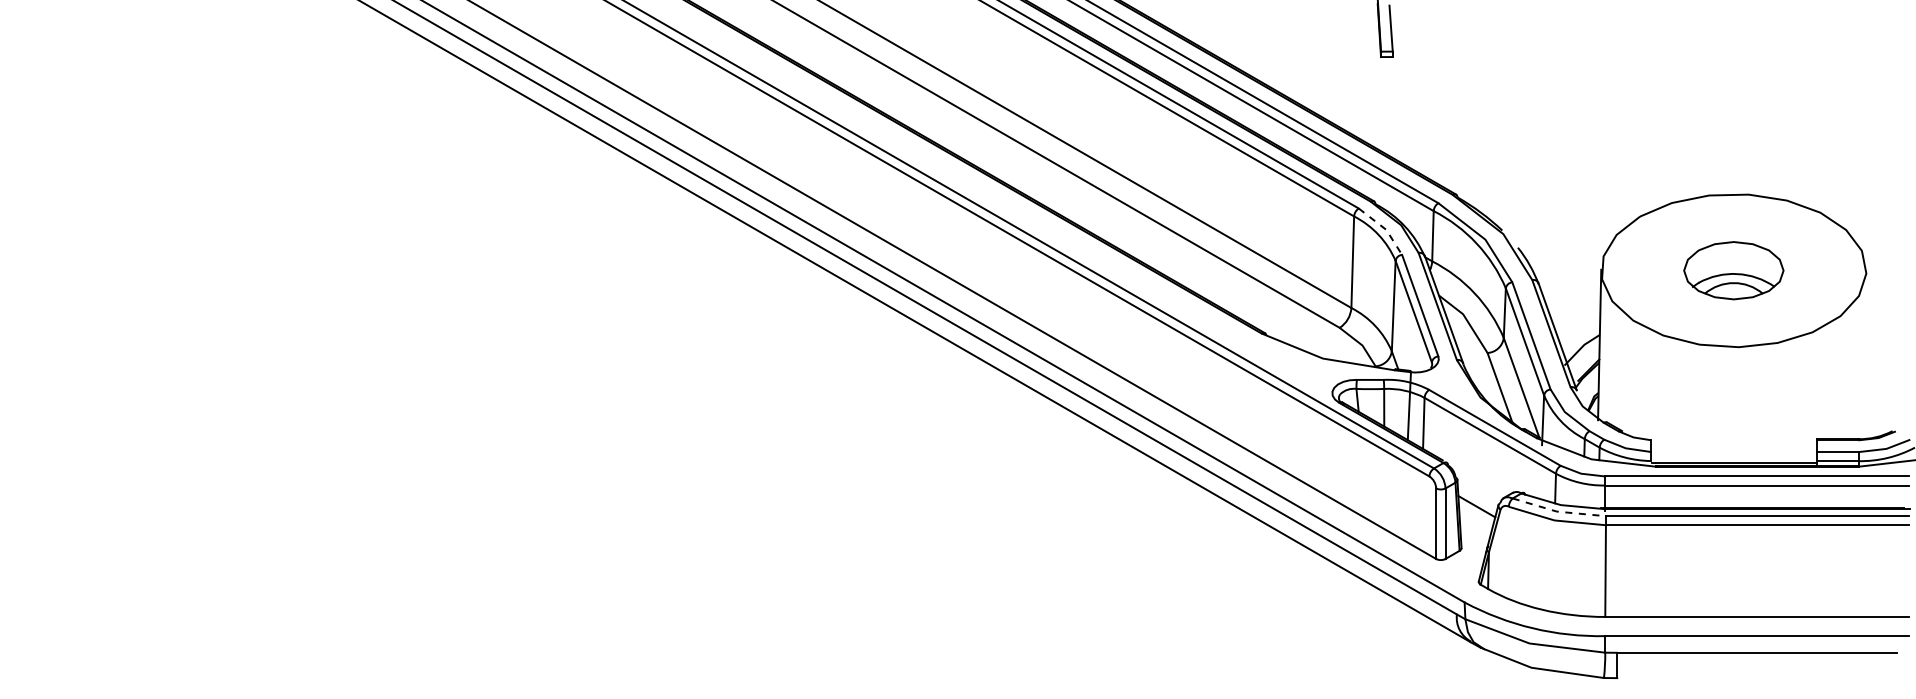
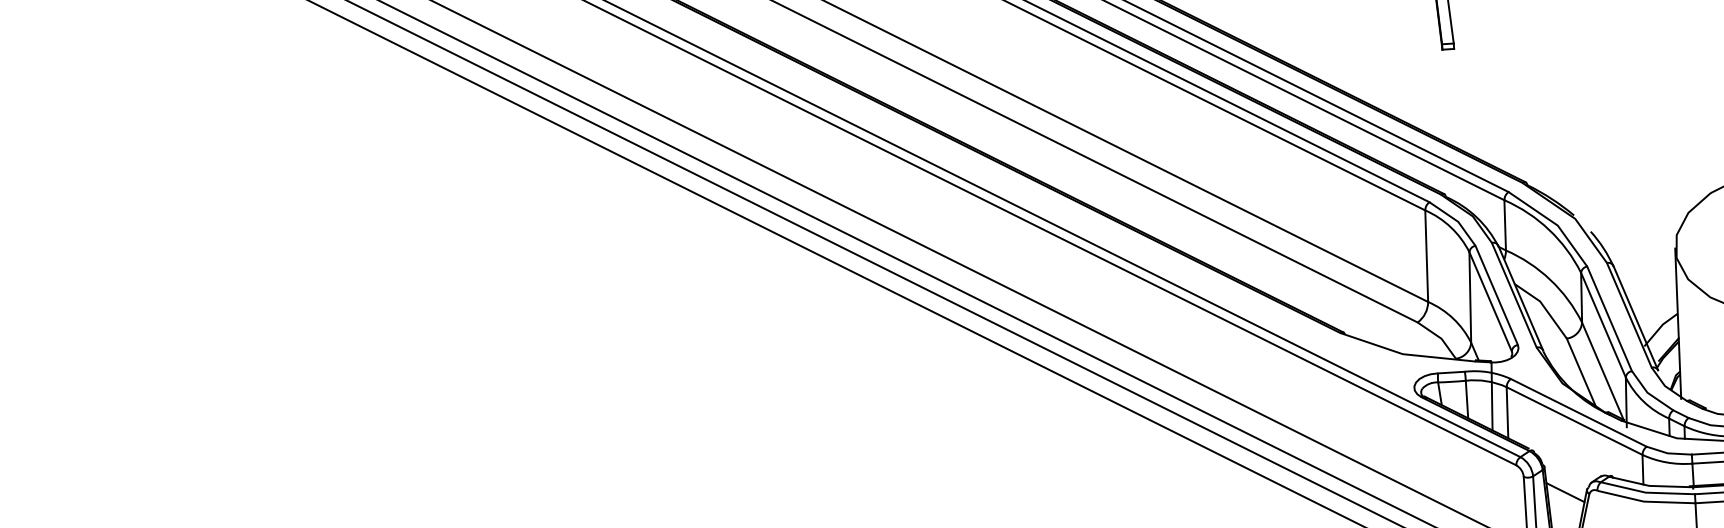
line: (1384, 228) -> (1456, 220), dashed -> solid
line: (1557, 511) -> (1646, 492), dashed -> solid

